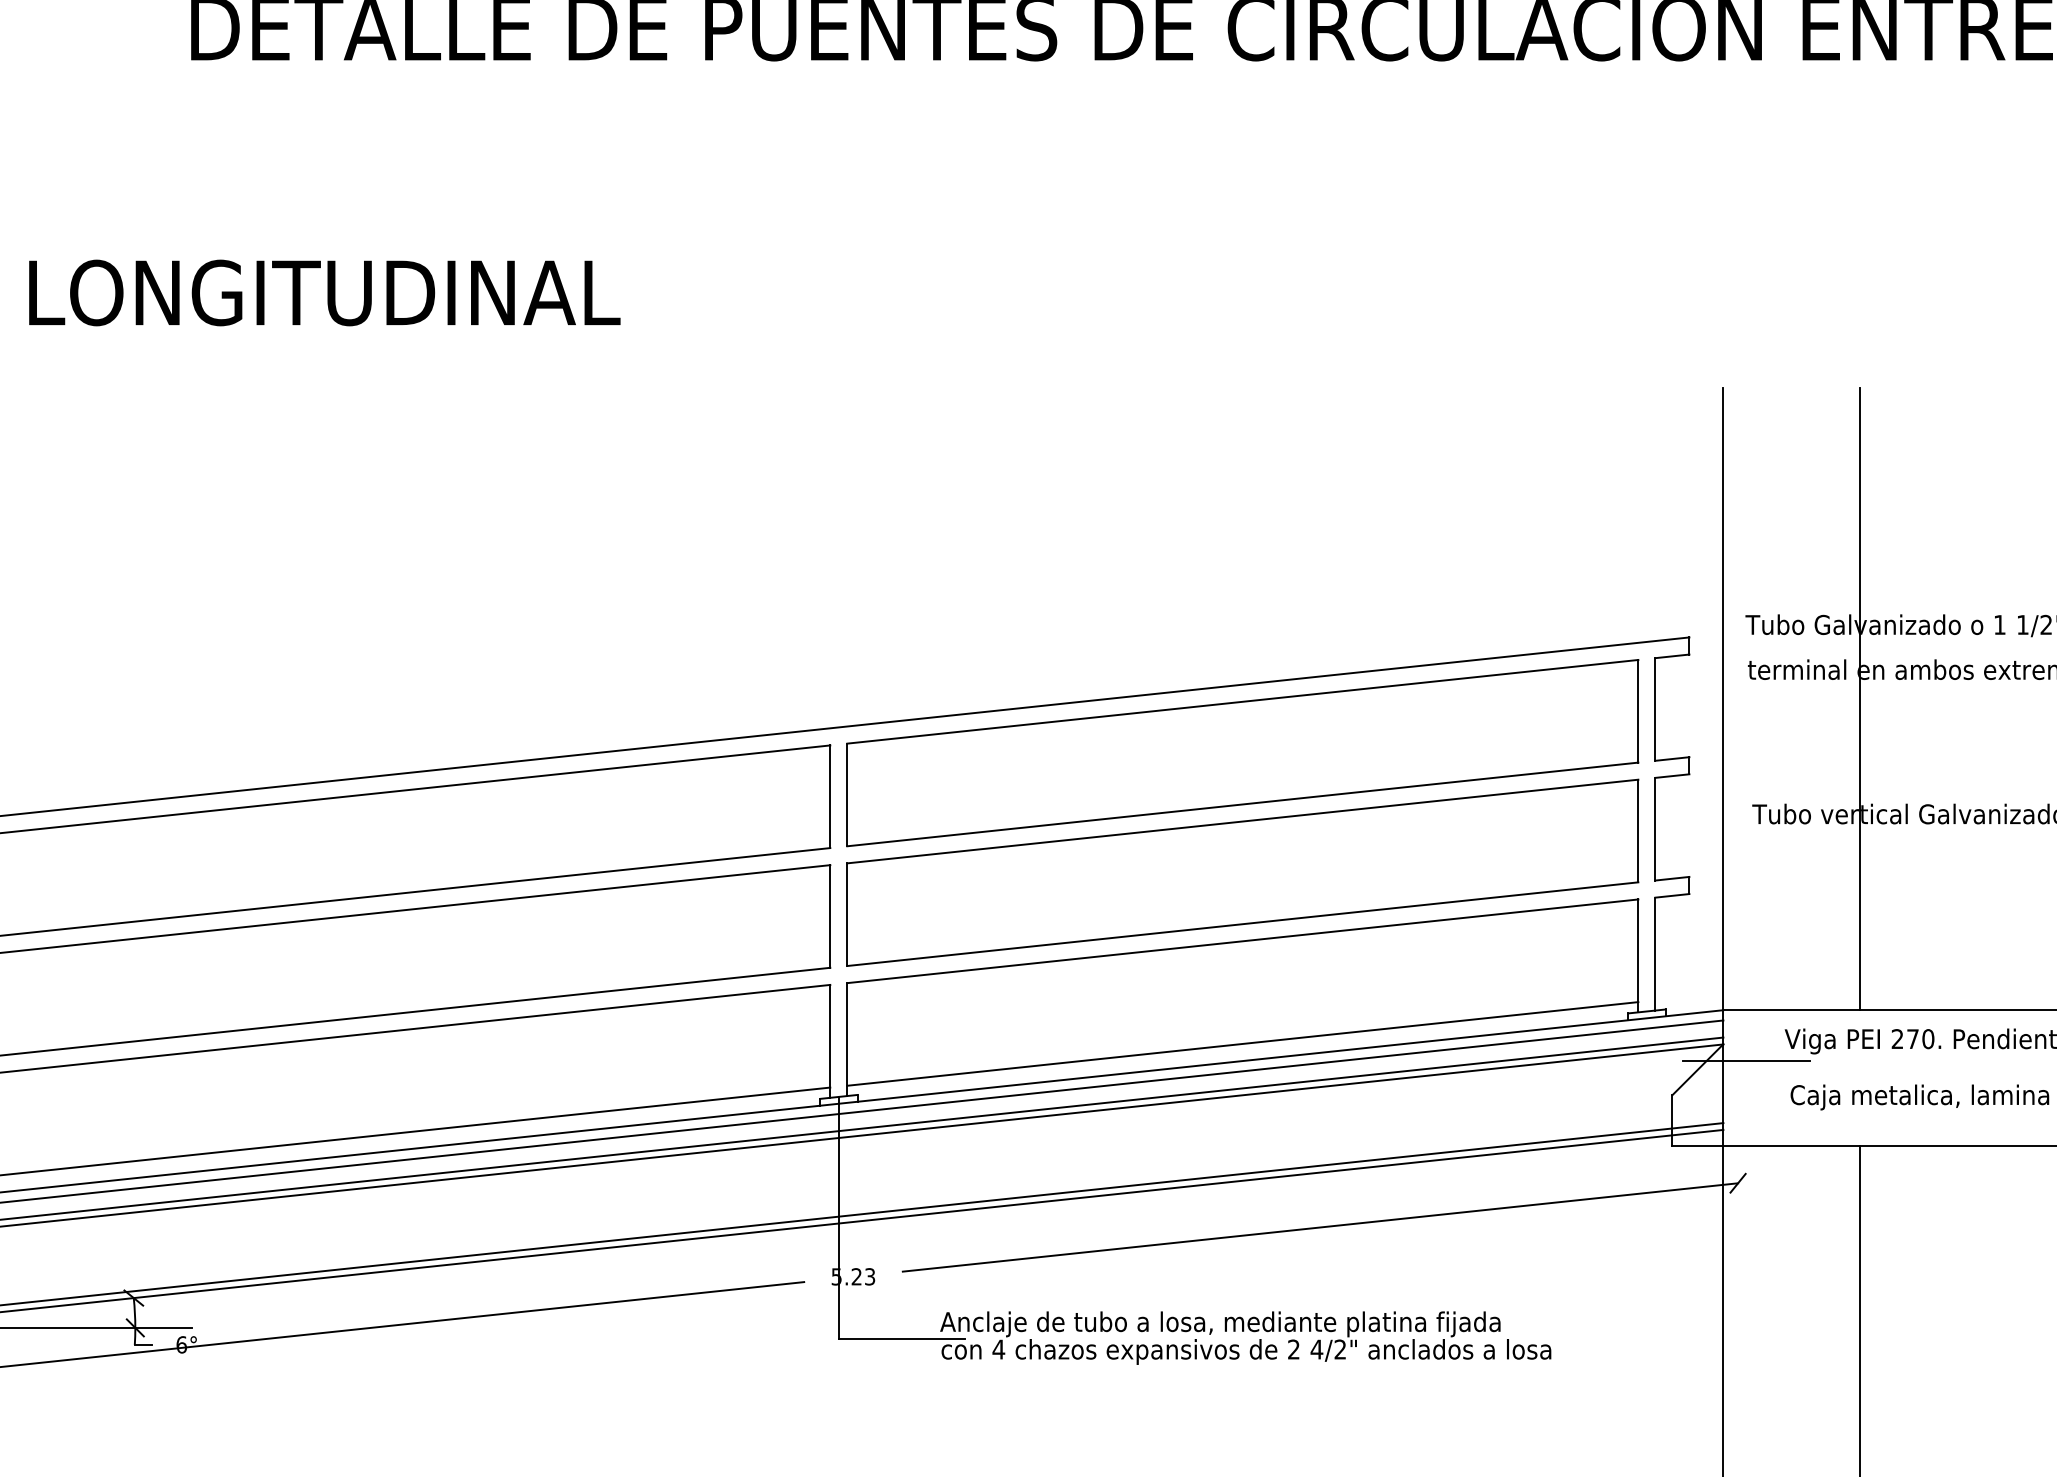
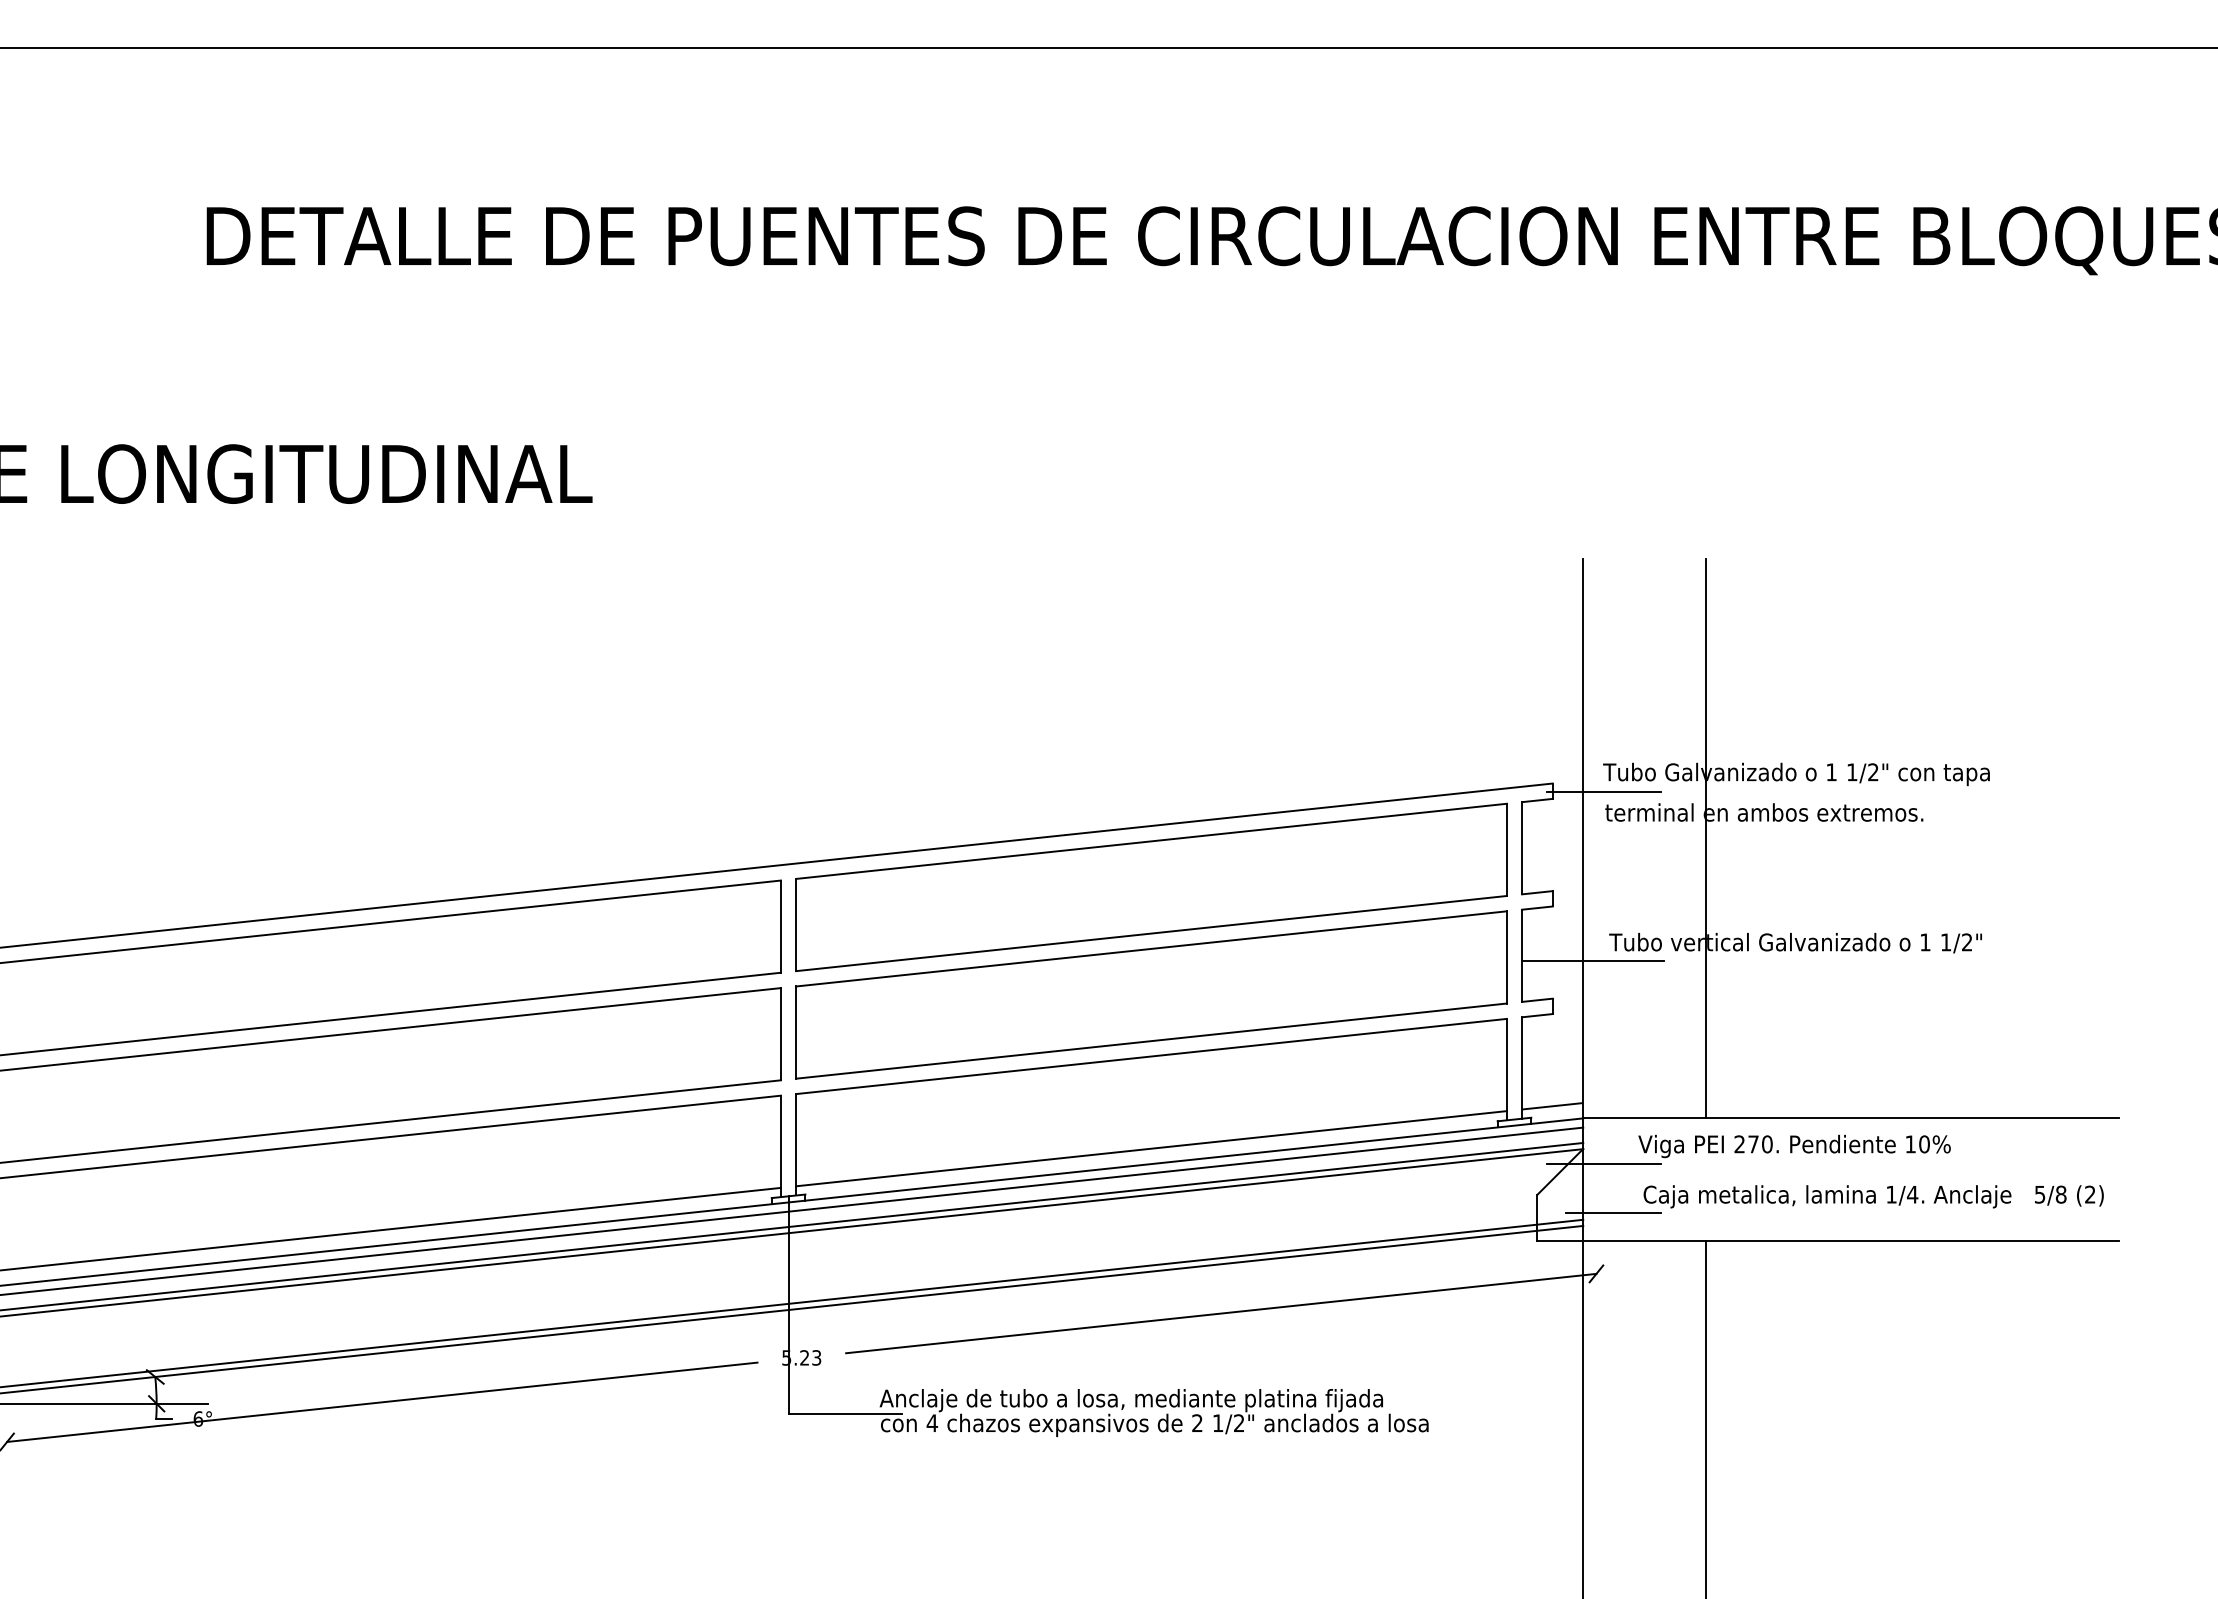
line: (1745, 646) -> (1603, 791), added
line: (1733, 834) -> (1592, 960), added
line: (1688, 996) -> (1551, 1106), added
line: (1755, 1114) -> (1612, 1212), added
text: (1316, 1348) -> (1217, 1422), 4/2" -> 1/2"

